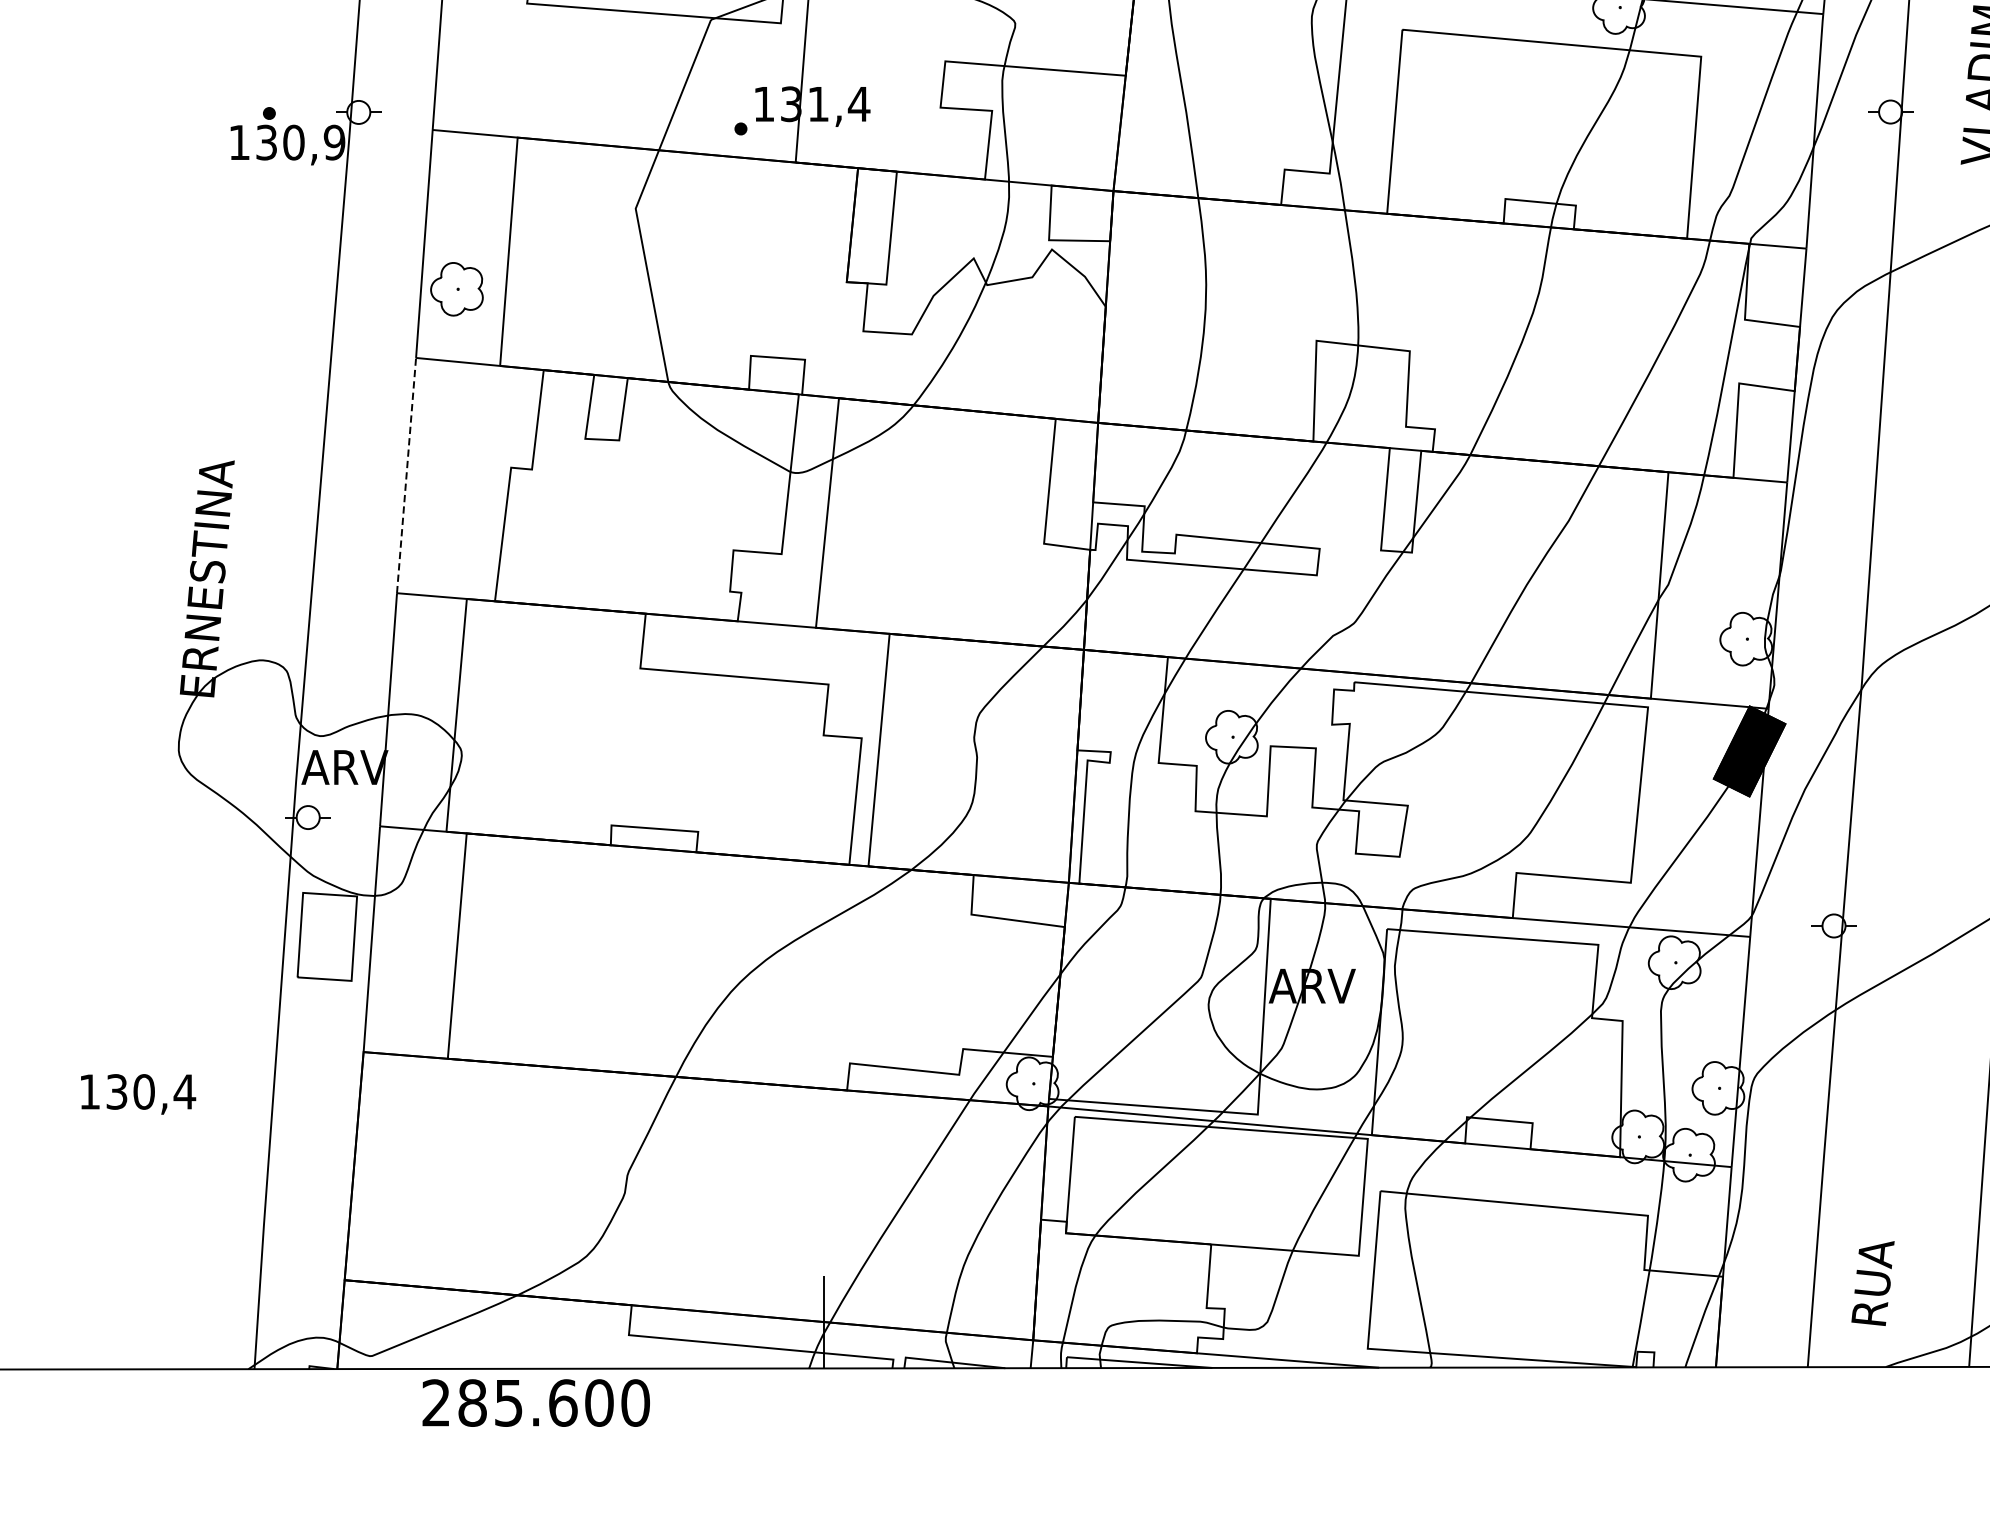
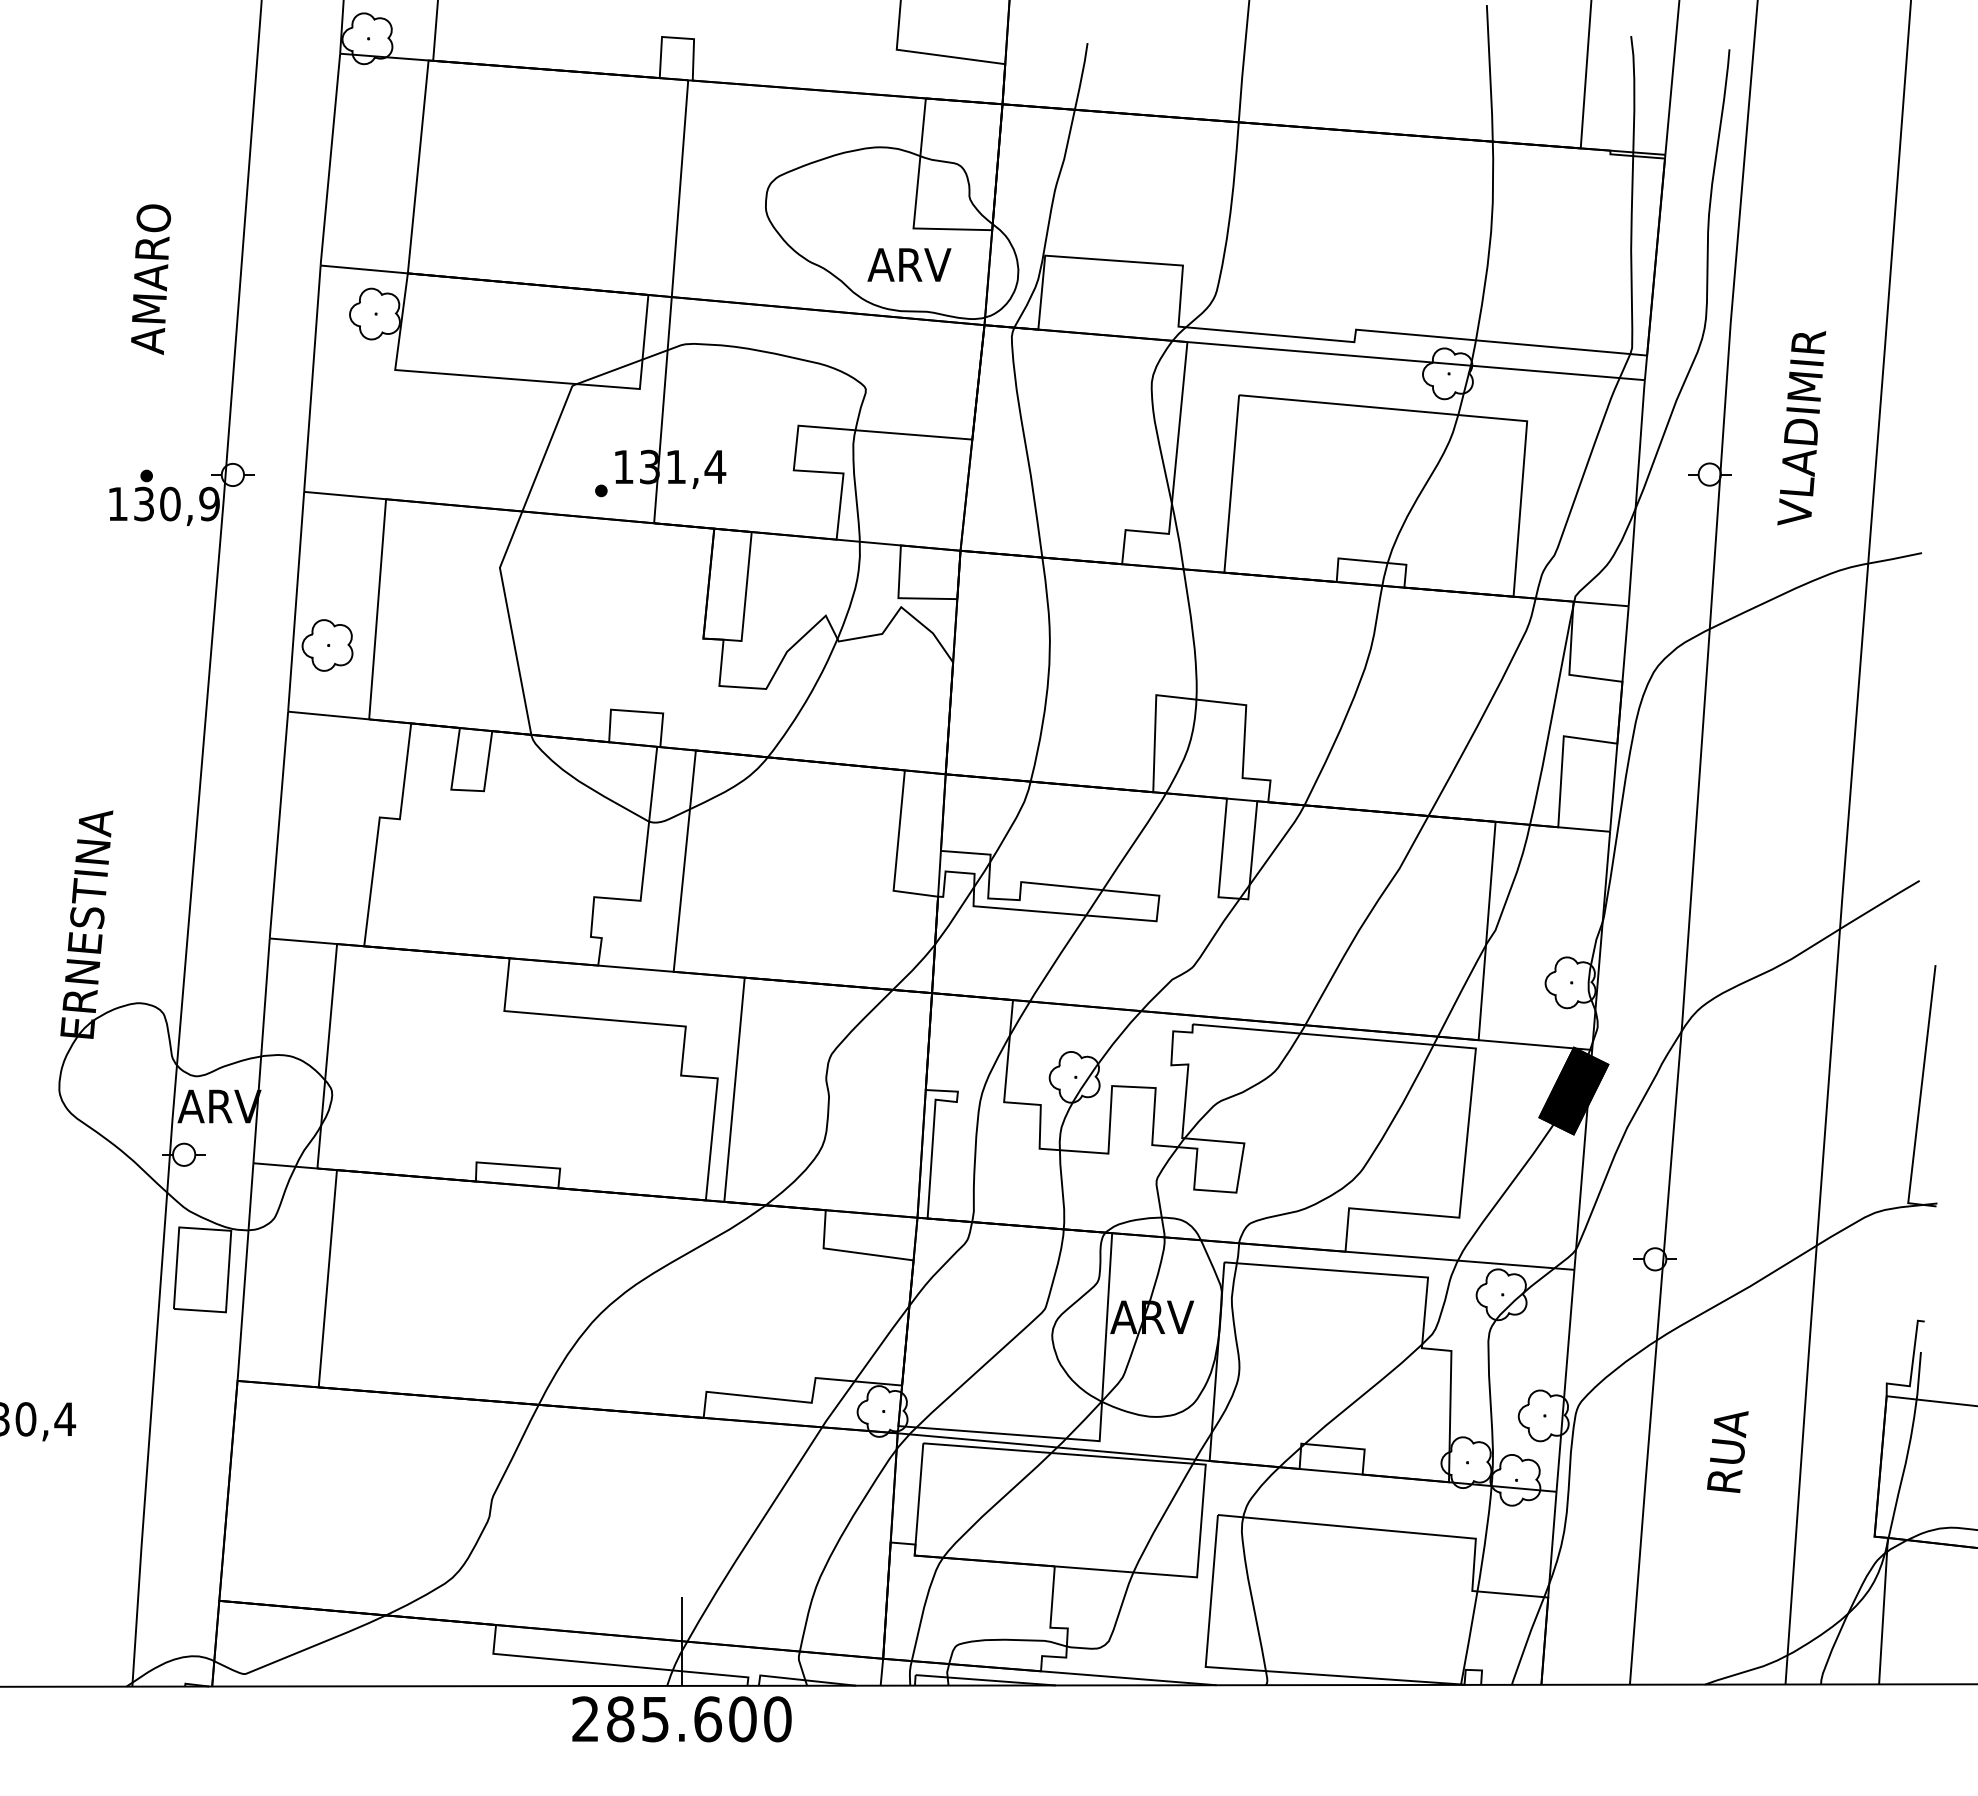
line: (406, 477) -> (278, 826), dashed -> solid
text: (1872, 1282) -> (1727, 1451), moved
text: (535, 1403) -> (681, 1719), moved

